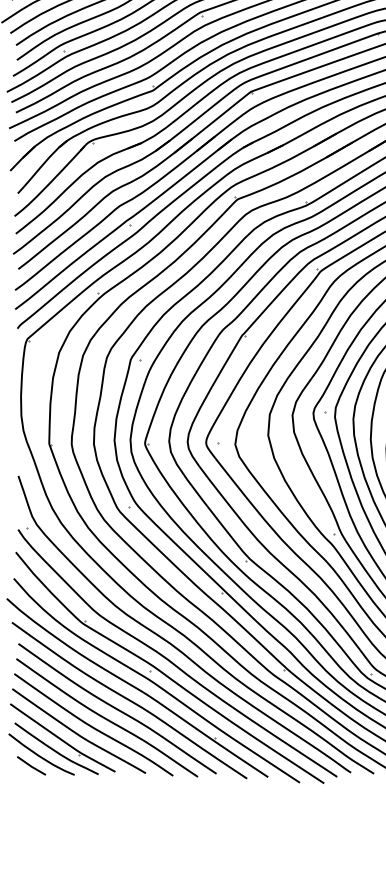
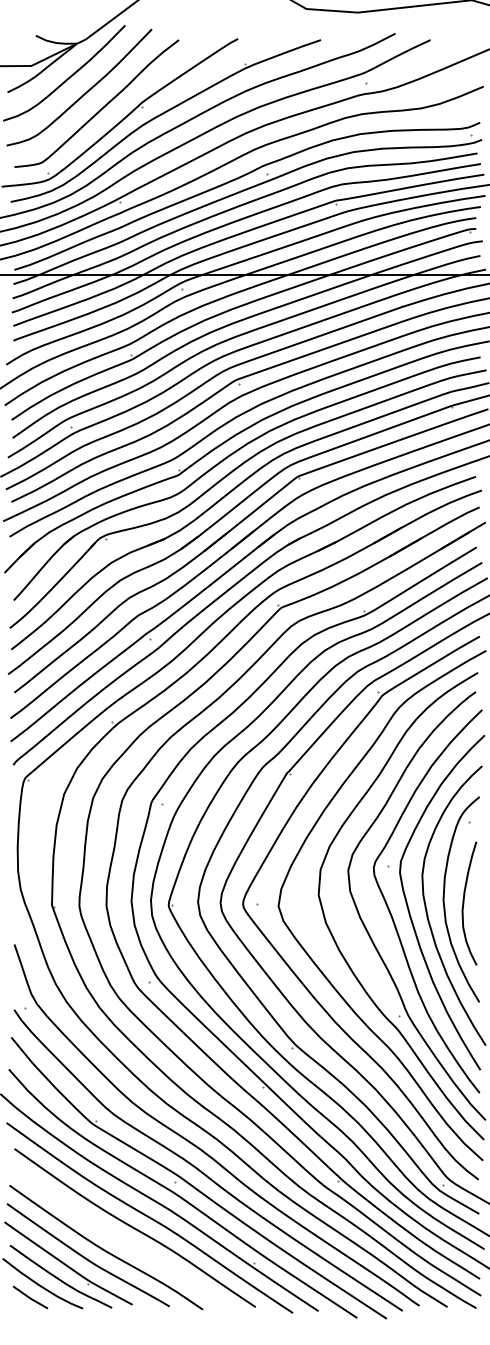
curve: (106, 718) -> (121, 1239), removed

